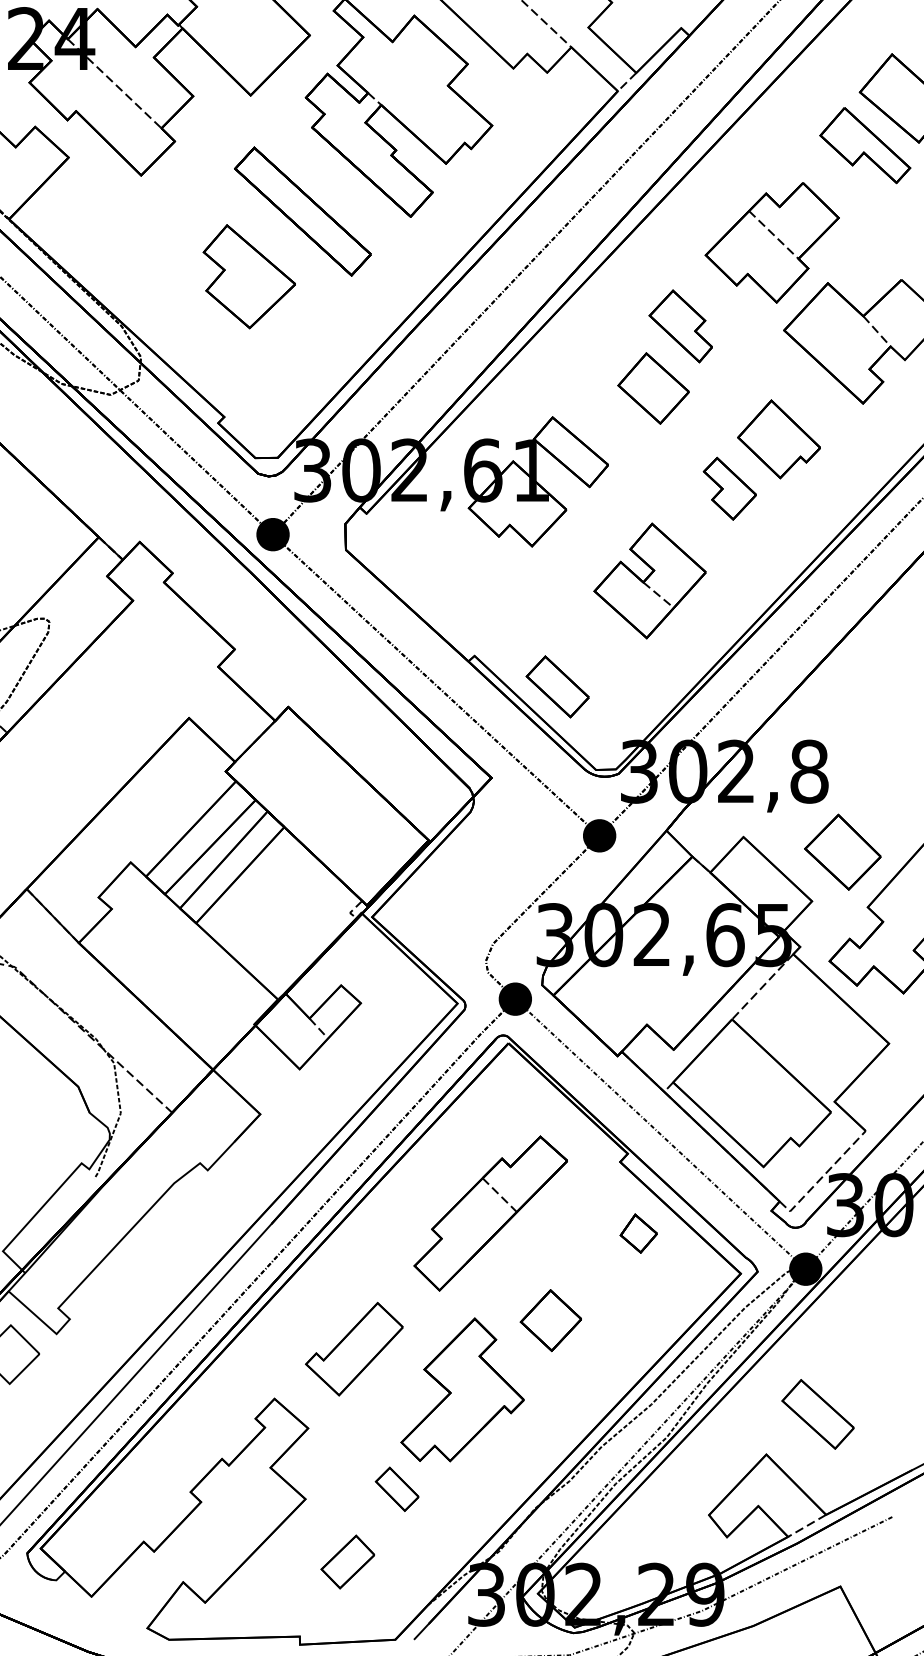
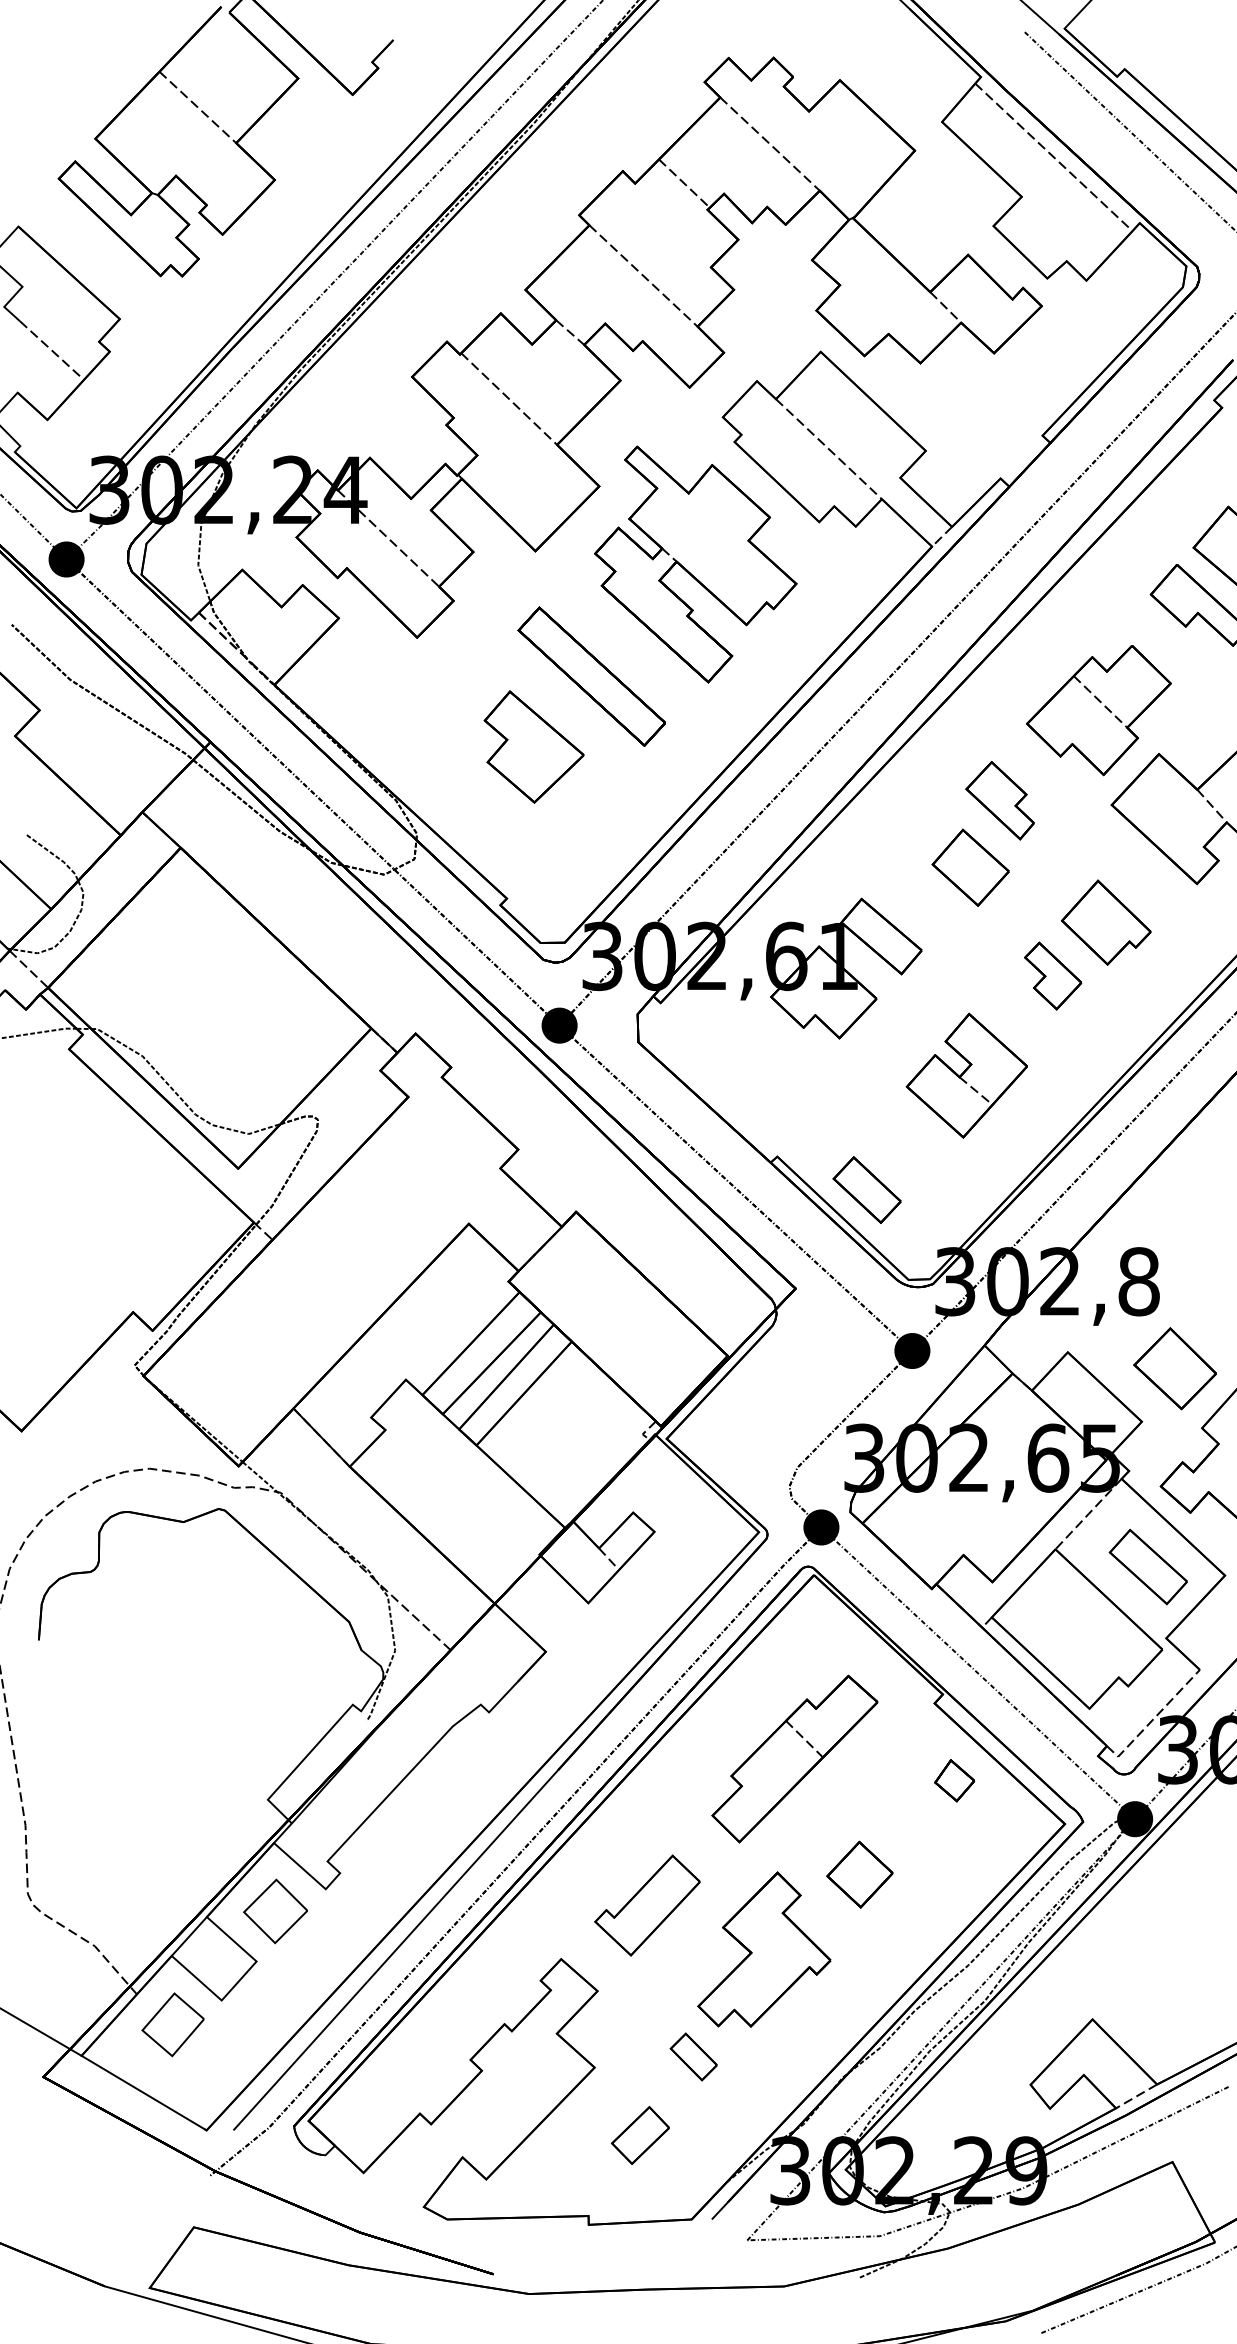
part: (817, 1413) -> (1147, 1566), moved

